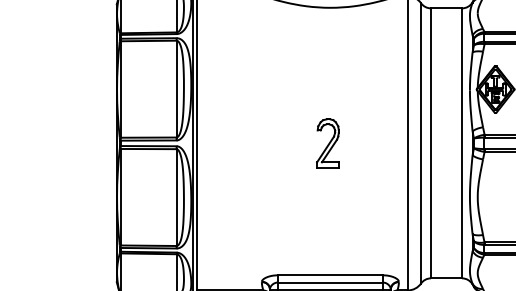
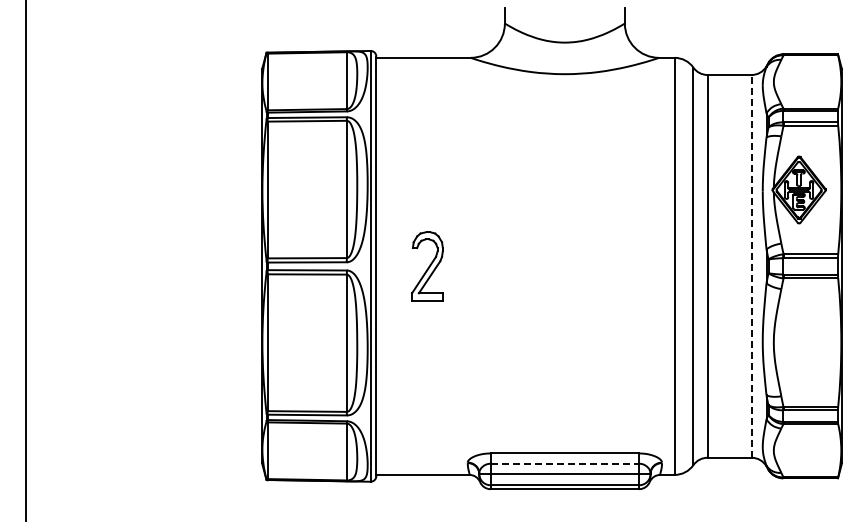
line: (462, 142) -> (751, 265), solid -> dashed
part: (327, 143) -> (427, 266), moved
line: (330, 282) -> (565, 463), solid -> dashed

